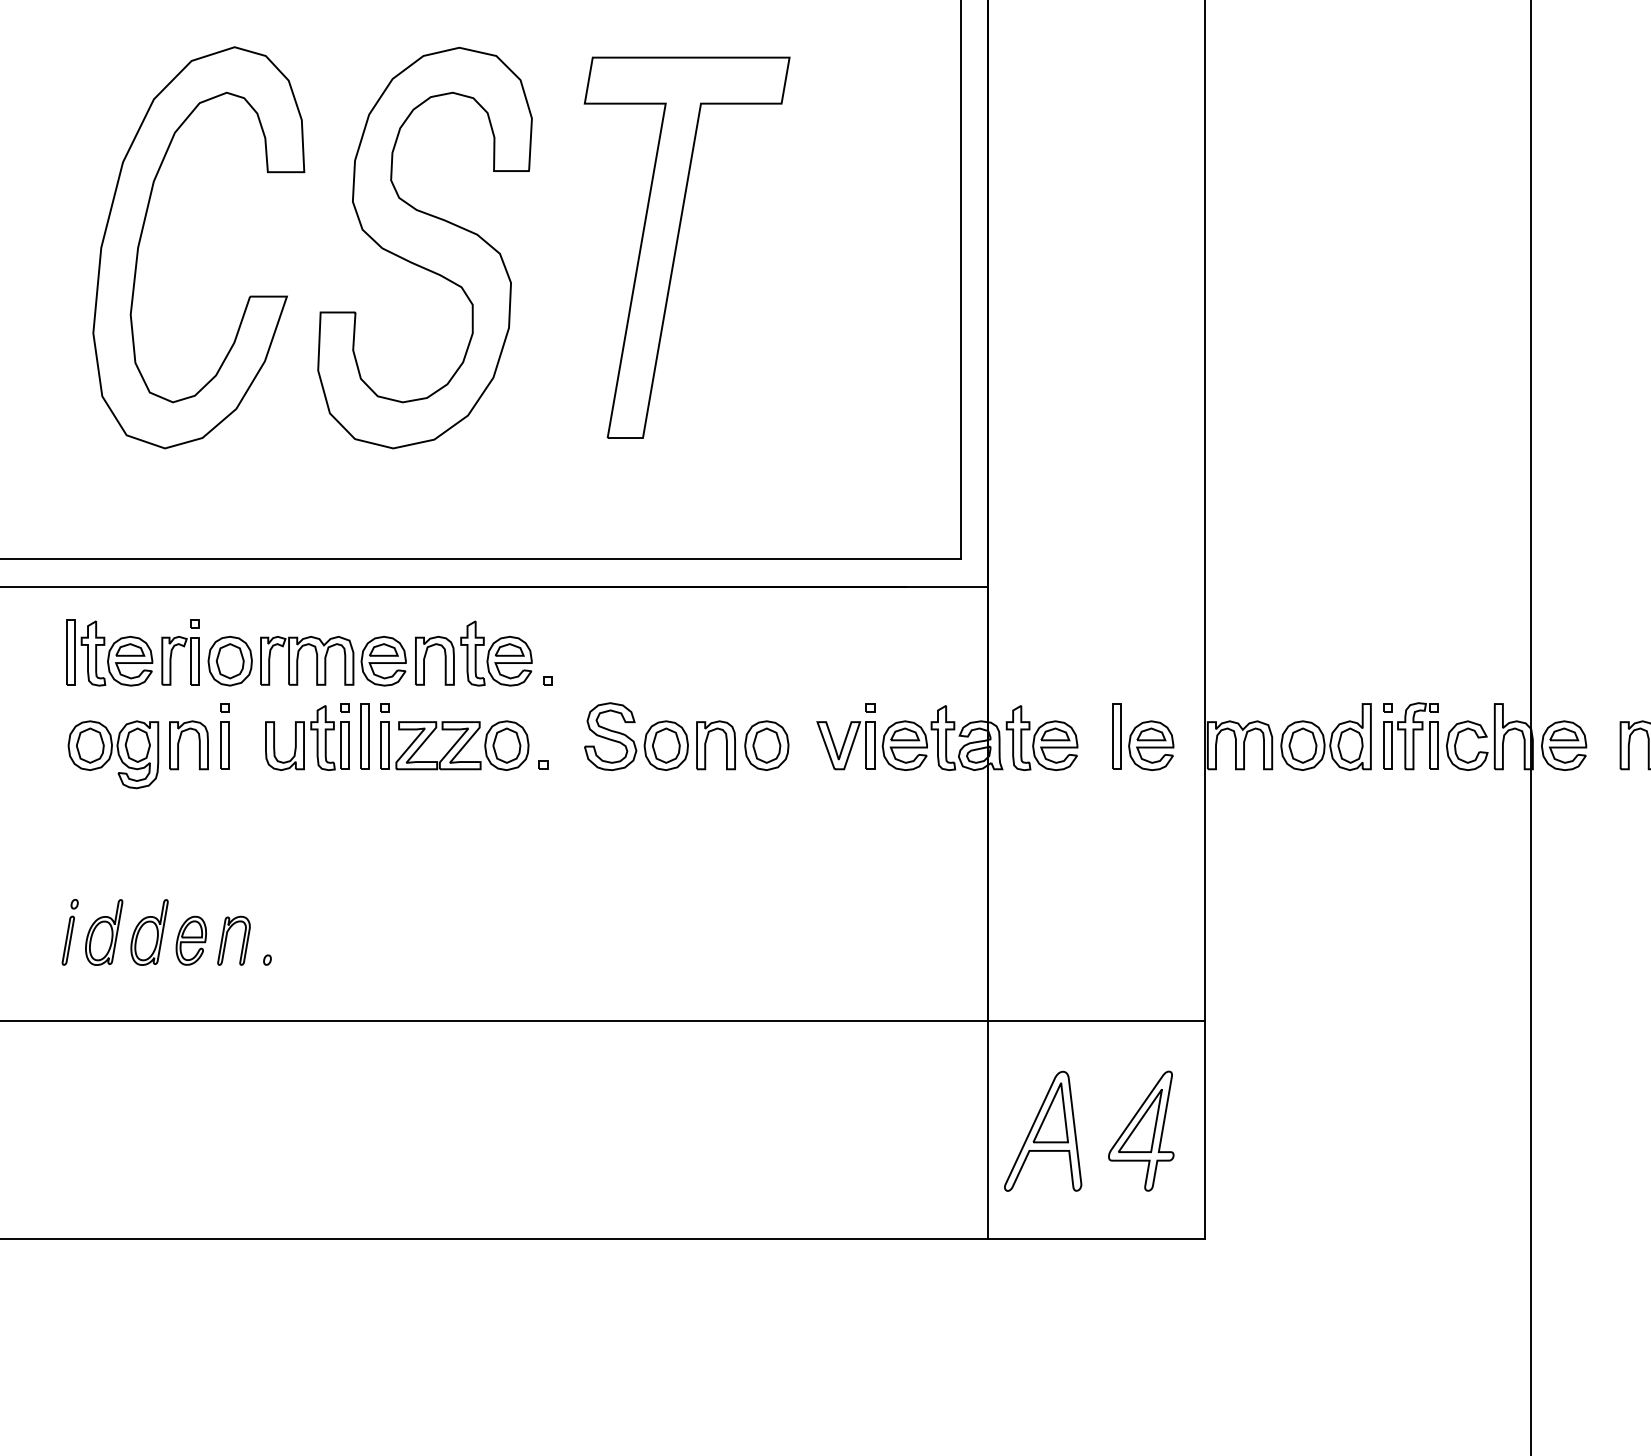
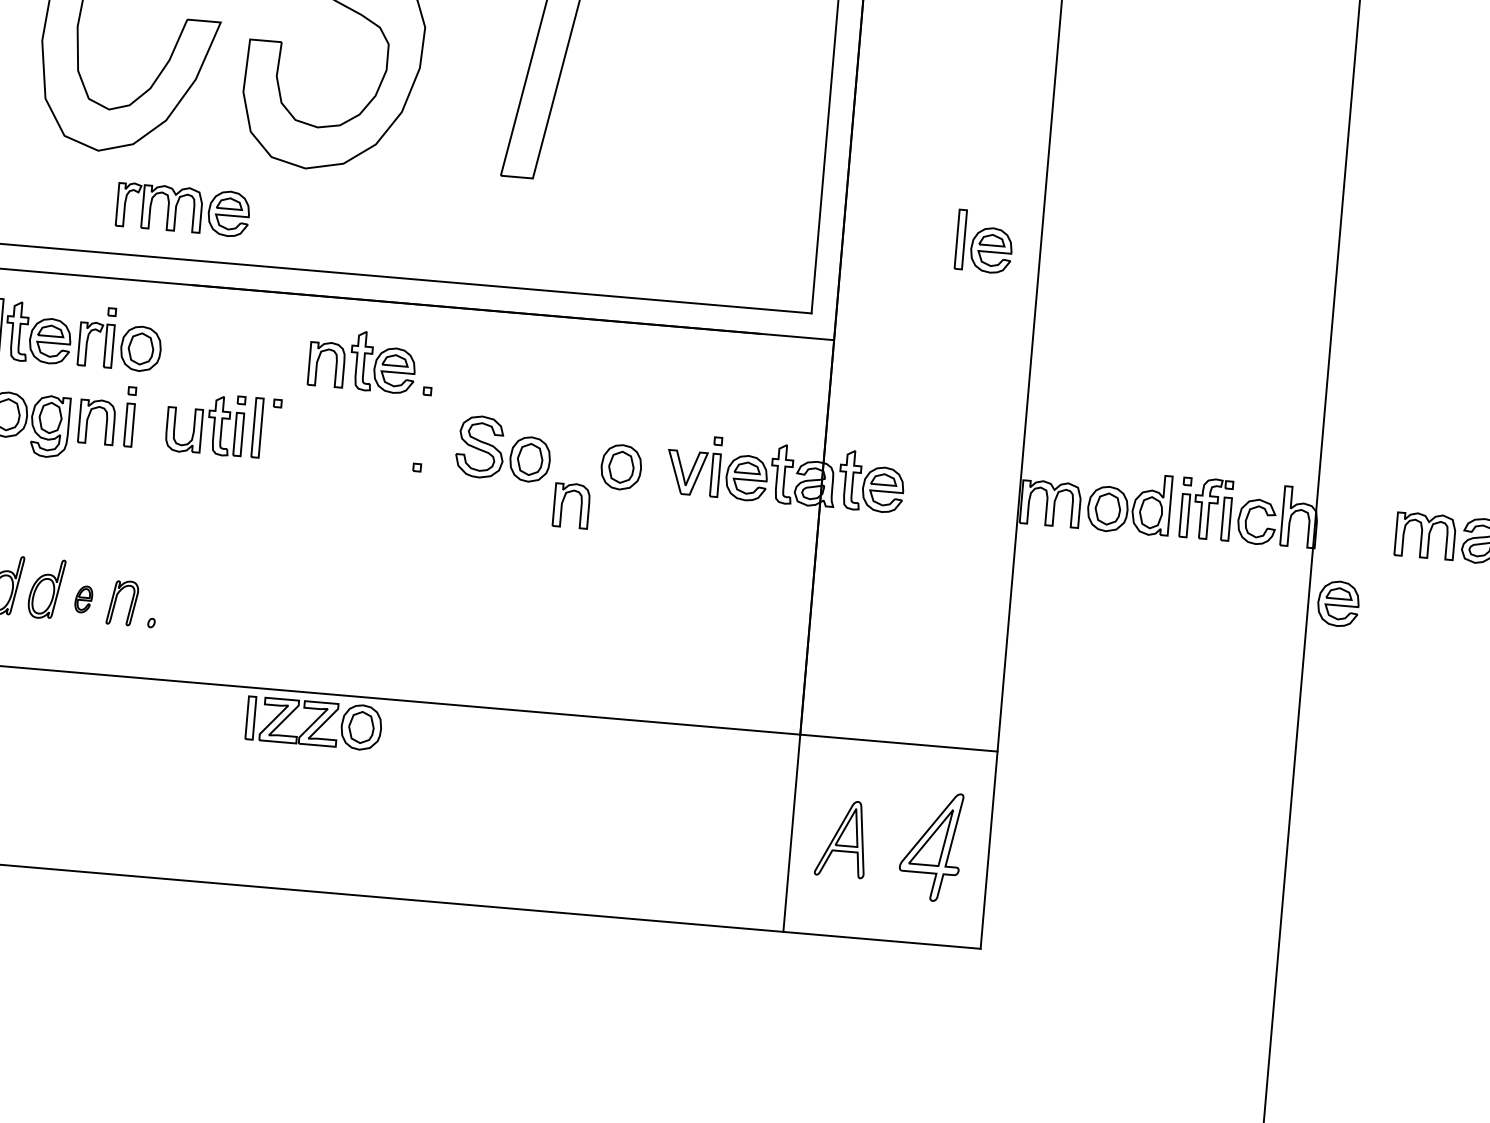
part: (326, 660) -> (176, 208), moved
part: (1143, 736) -> (985, 241), moved
part: (454, 745) -> (313, 723), moved
part: (706, 745) -> (562, 505), moved
part: (1564, 745) -> (1338, 603), moved
part: (190, 940) -> (83, 599), size x0.6
part: (1043, 1130) -> (842, 838), size x0.7

